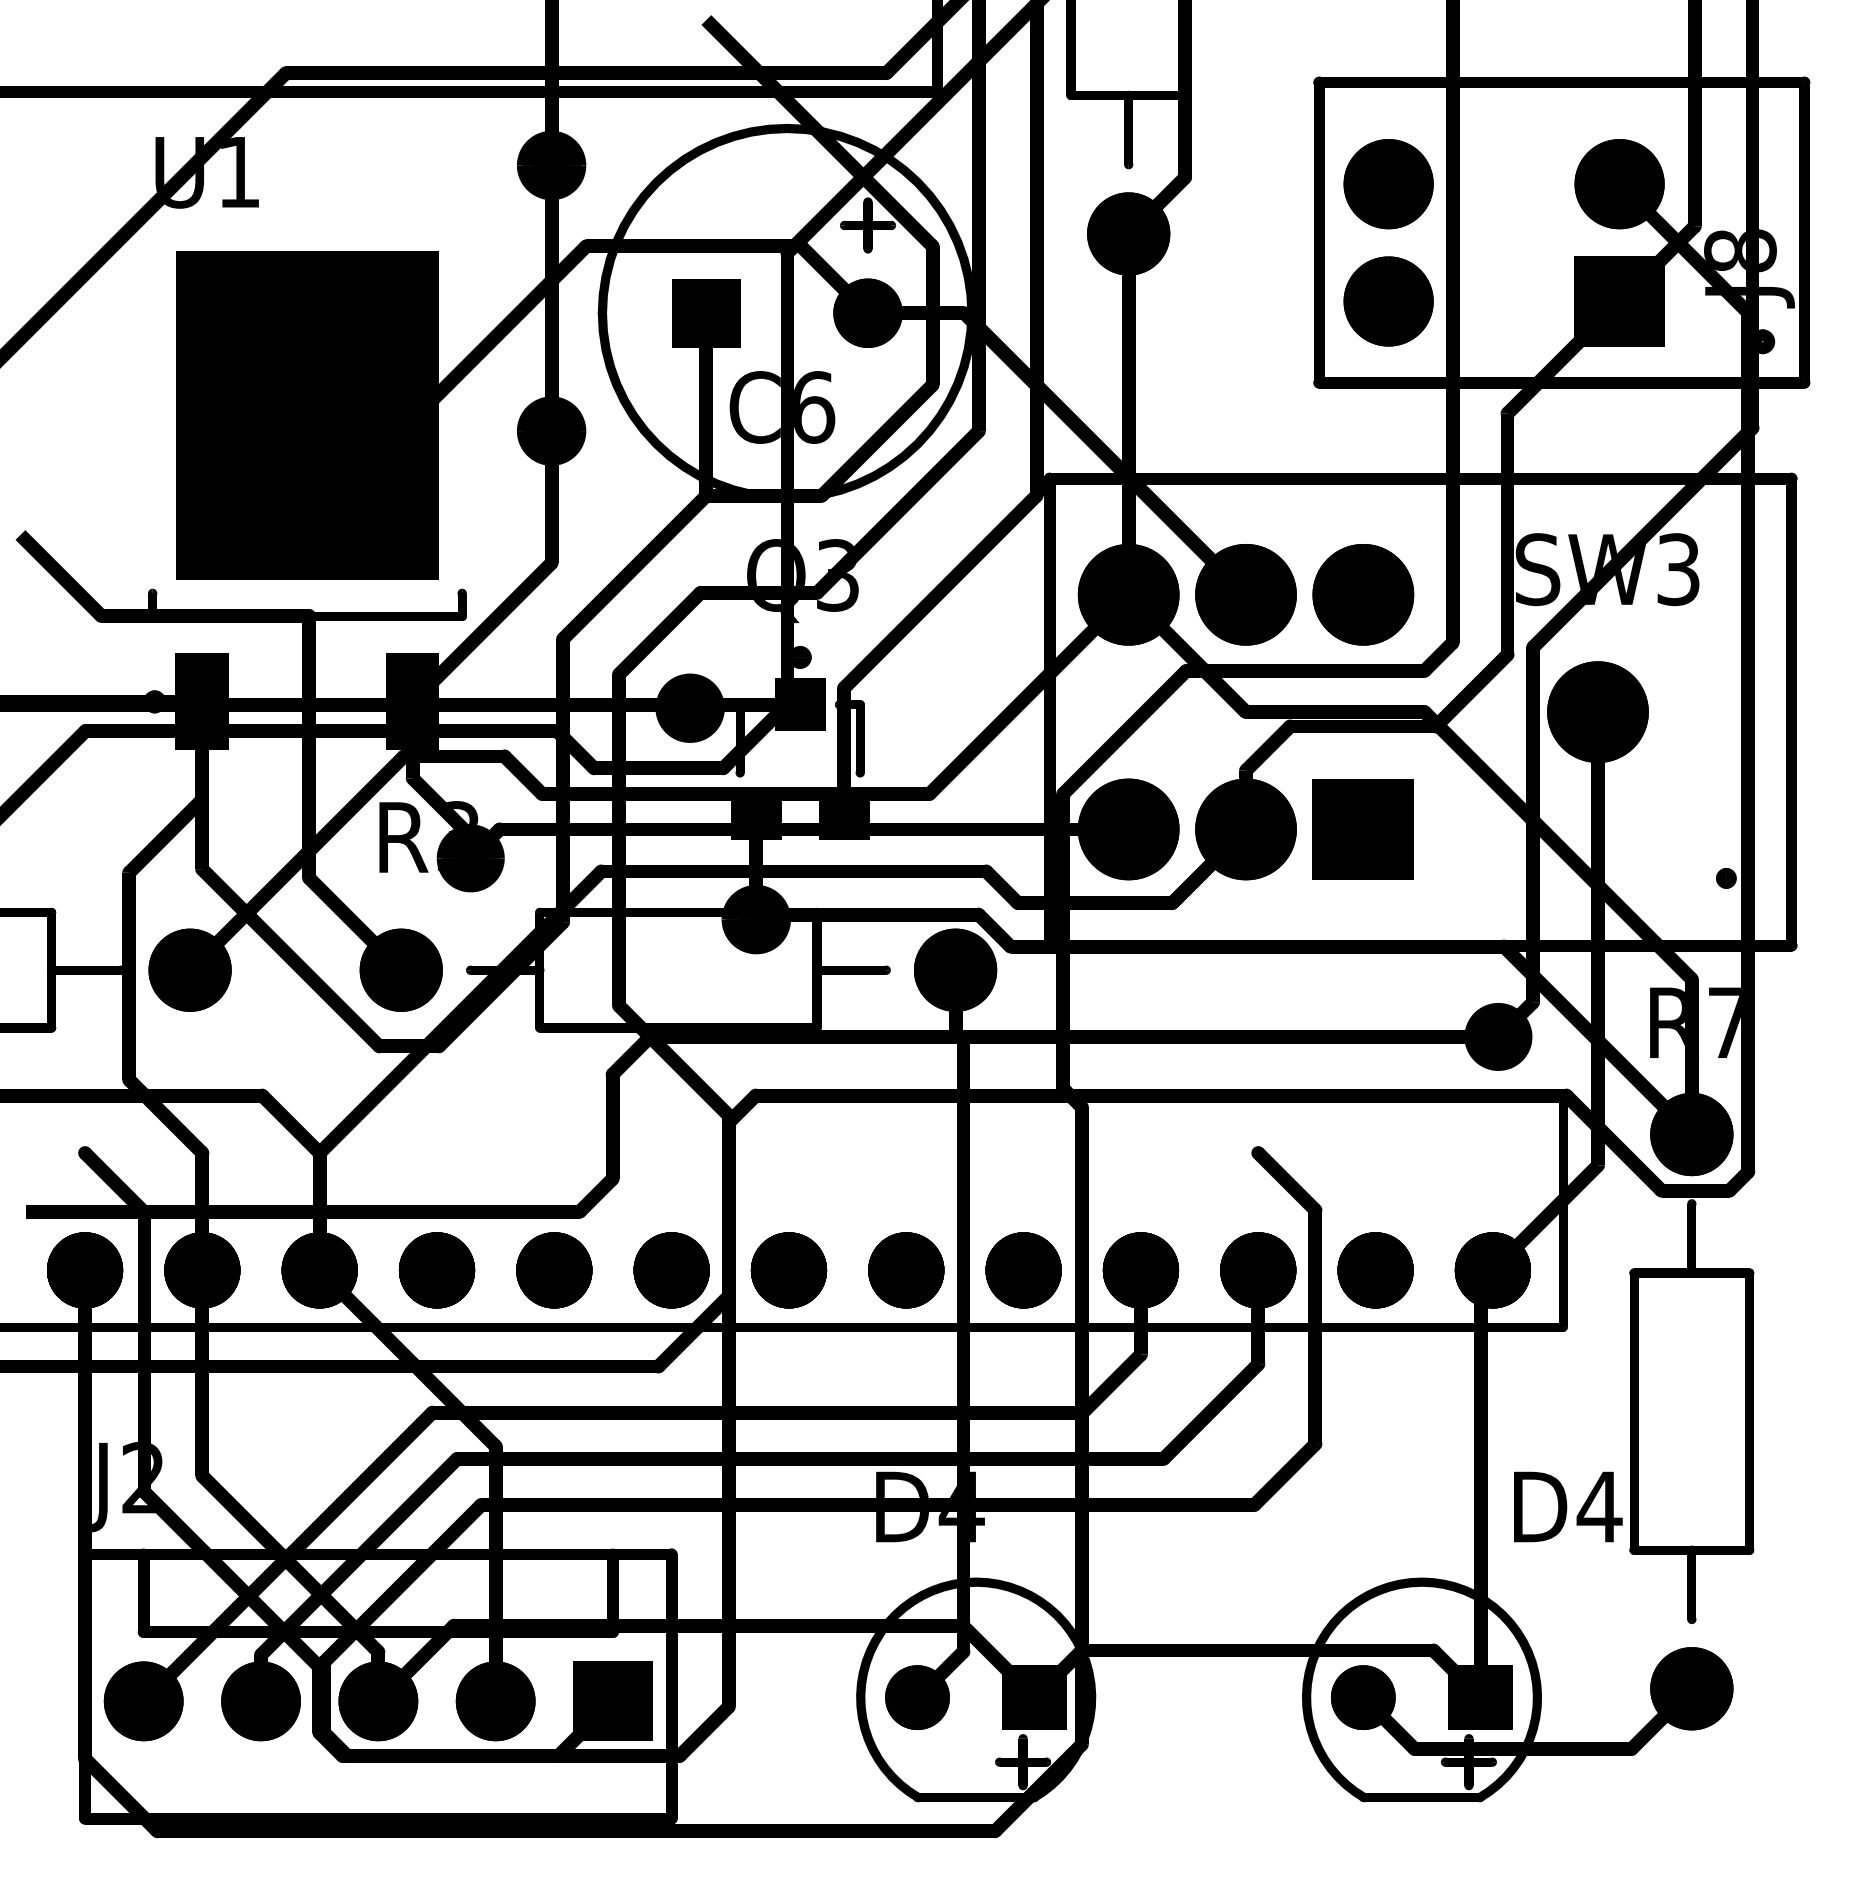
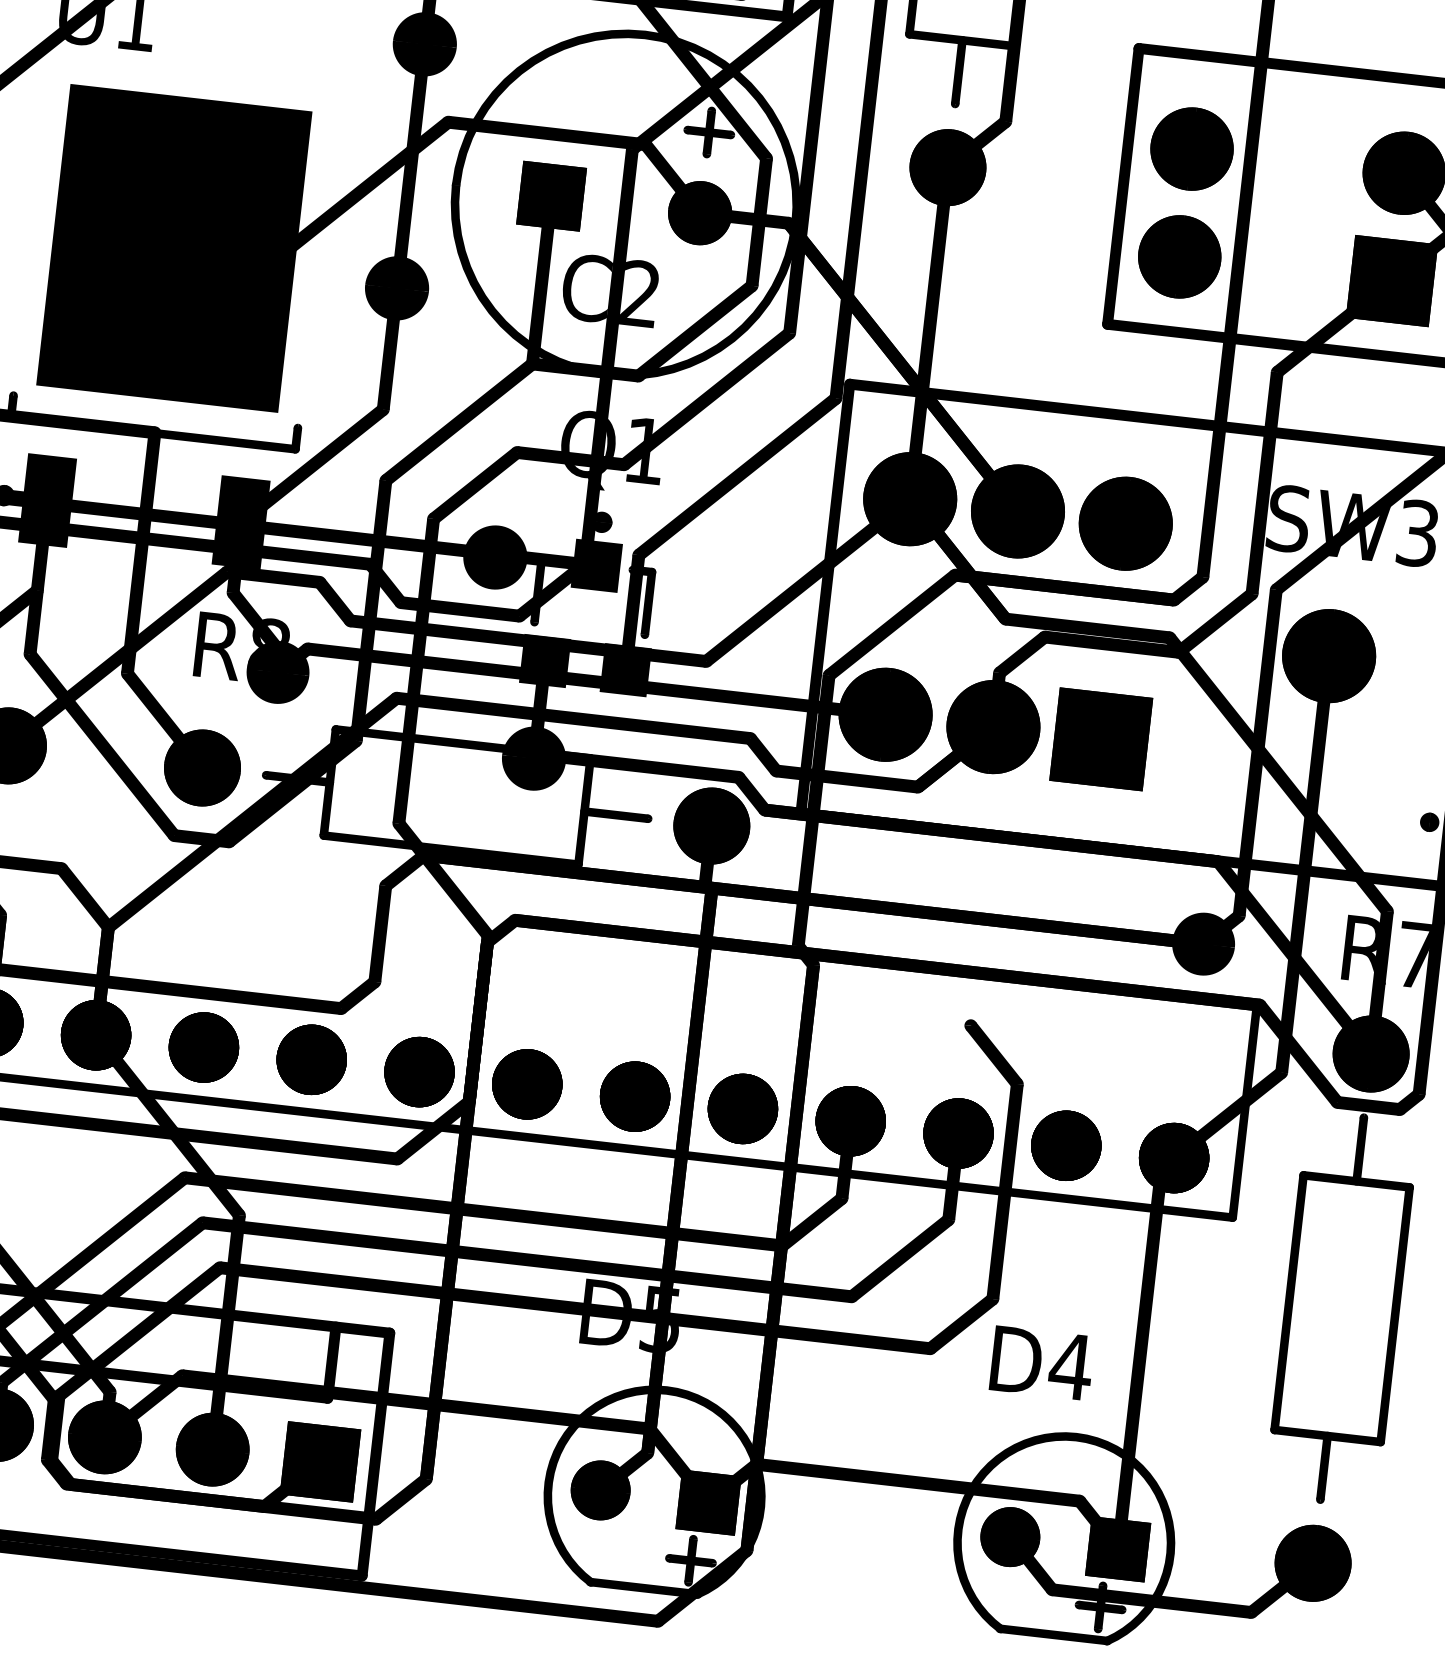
text: (814, 407) -> (641, 294), C6 -> C2
text: (837, 575) -> (644, 450), Q3 -> Q1
text: (458, 835) -> (269, 650), R3 -> R8
text: (1568, 1506) -> (1042, 1362), moved
text: (961, 1507) -> (661, 1320), D4 -> D5

